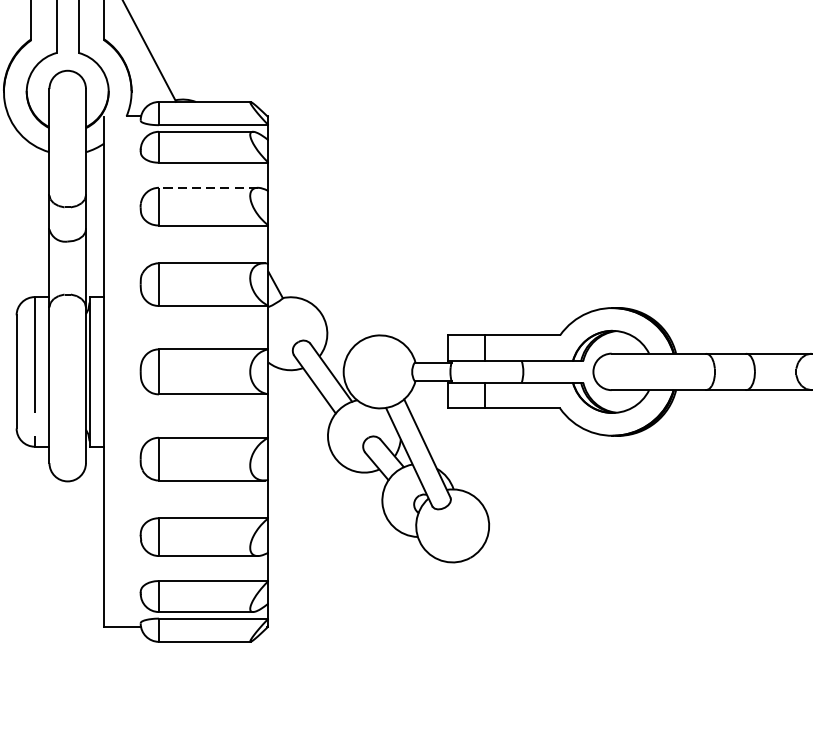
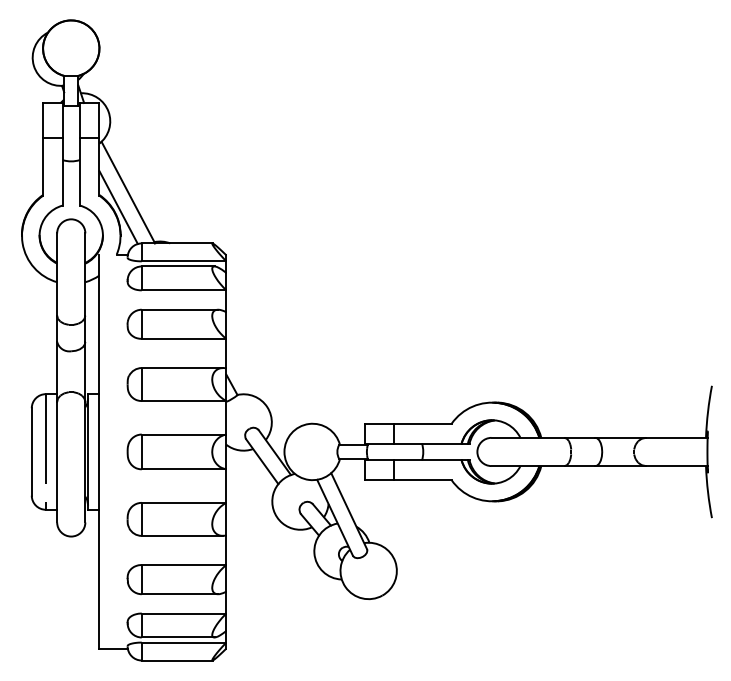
line: (128, 55) -> (118, 207), added
line: (207, 187) -> (179, 309), dashed -> solid

